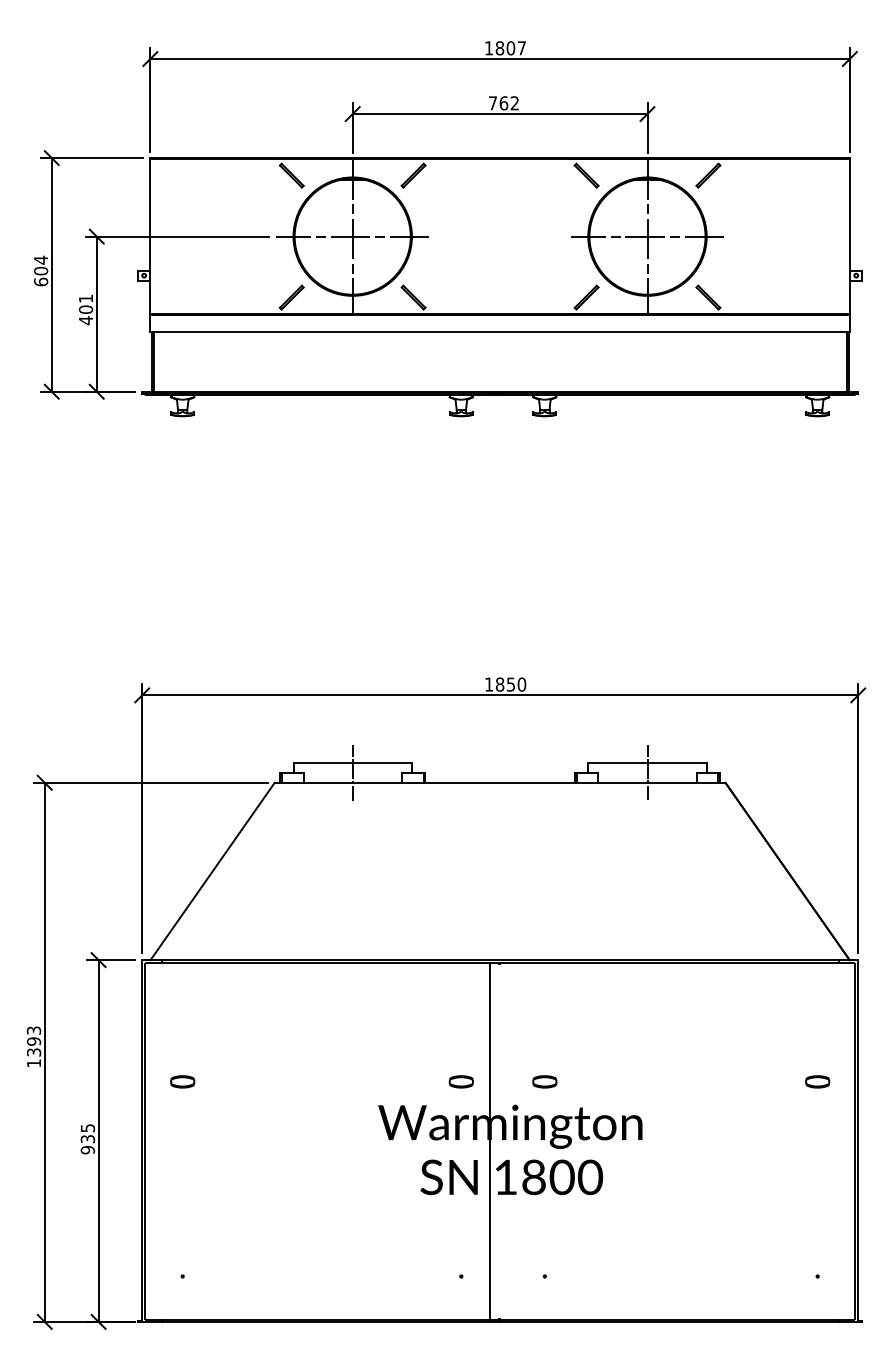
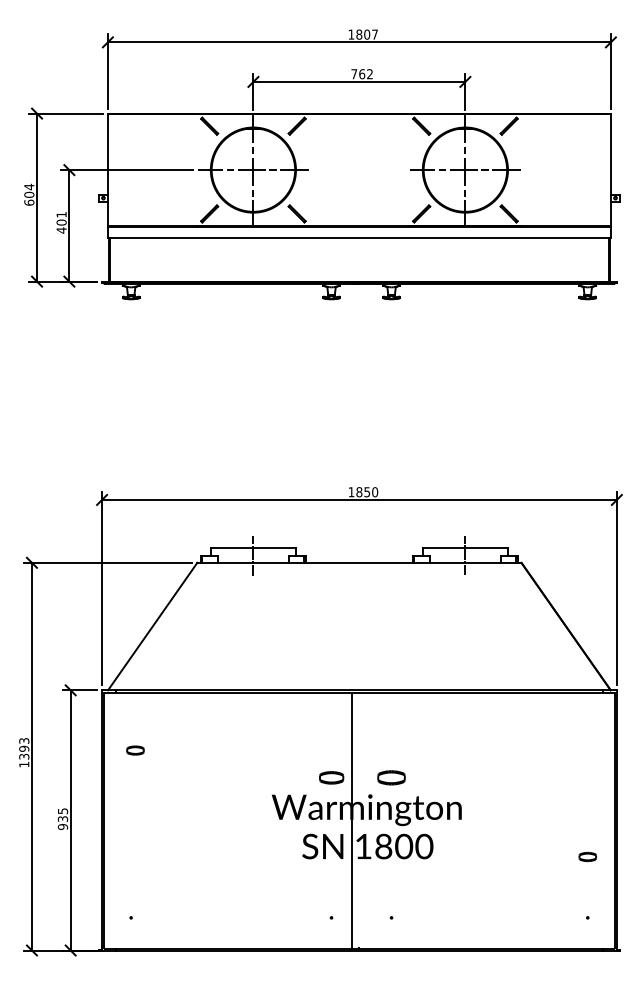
part: (182, 1081) -> (135, 750), moved
part: (460, 1081) -> (330, 777), size x1.4
part: (544, 1081) -> (391, 777), size x1.6
part: (817, 1081) -> (587, 856), moved

